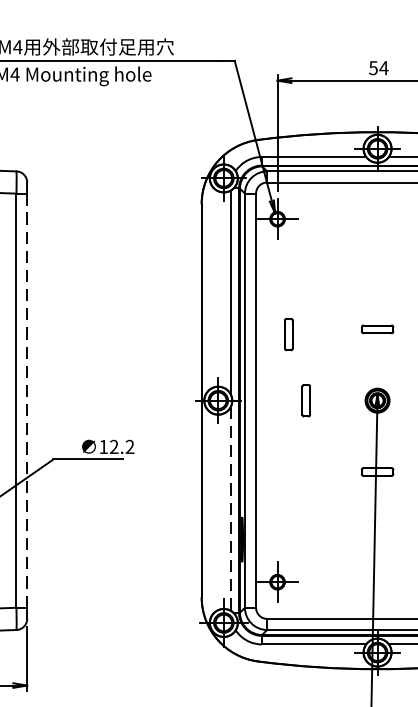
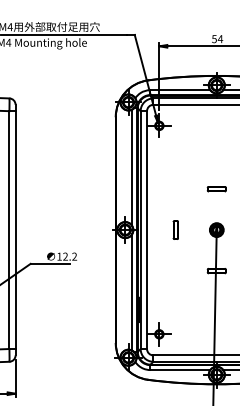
part: (288, 333) -> (165, 191), removed
line: (27, 401) -> (15, 230), dashed -> solid
line: (230, 507) -> (132, 291), dashed -> solid

